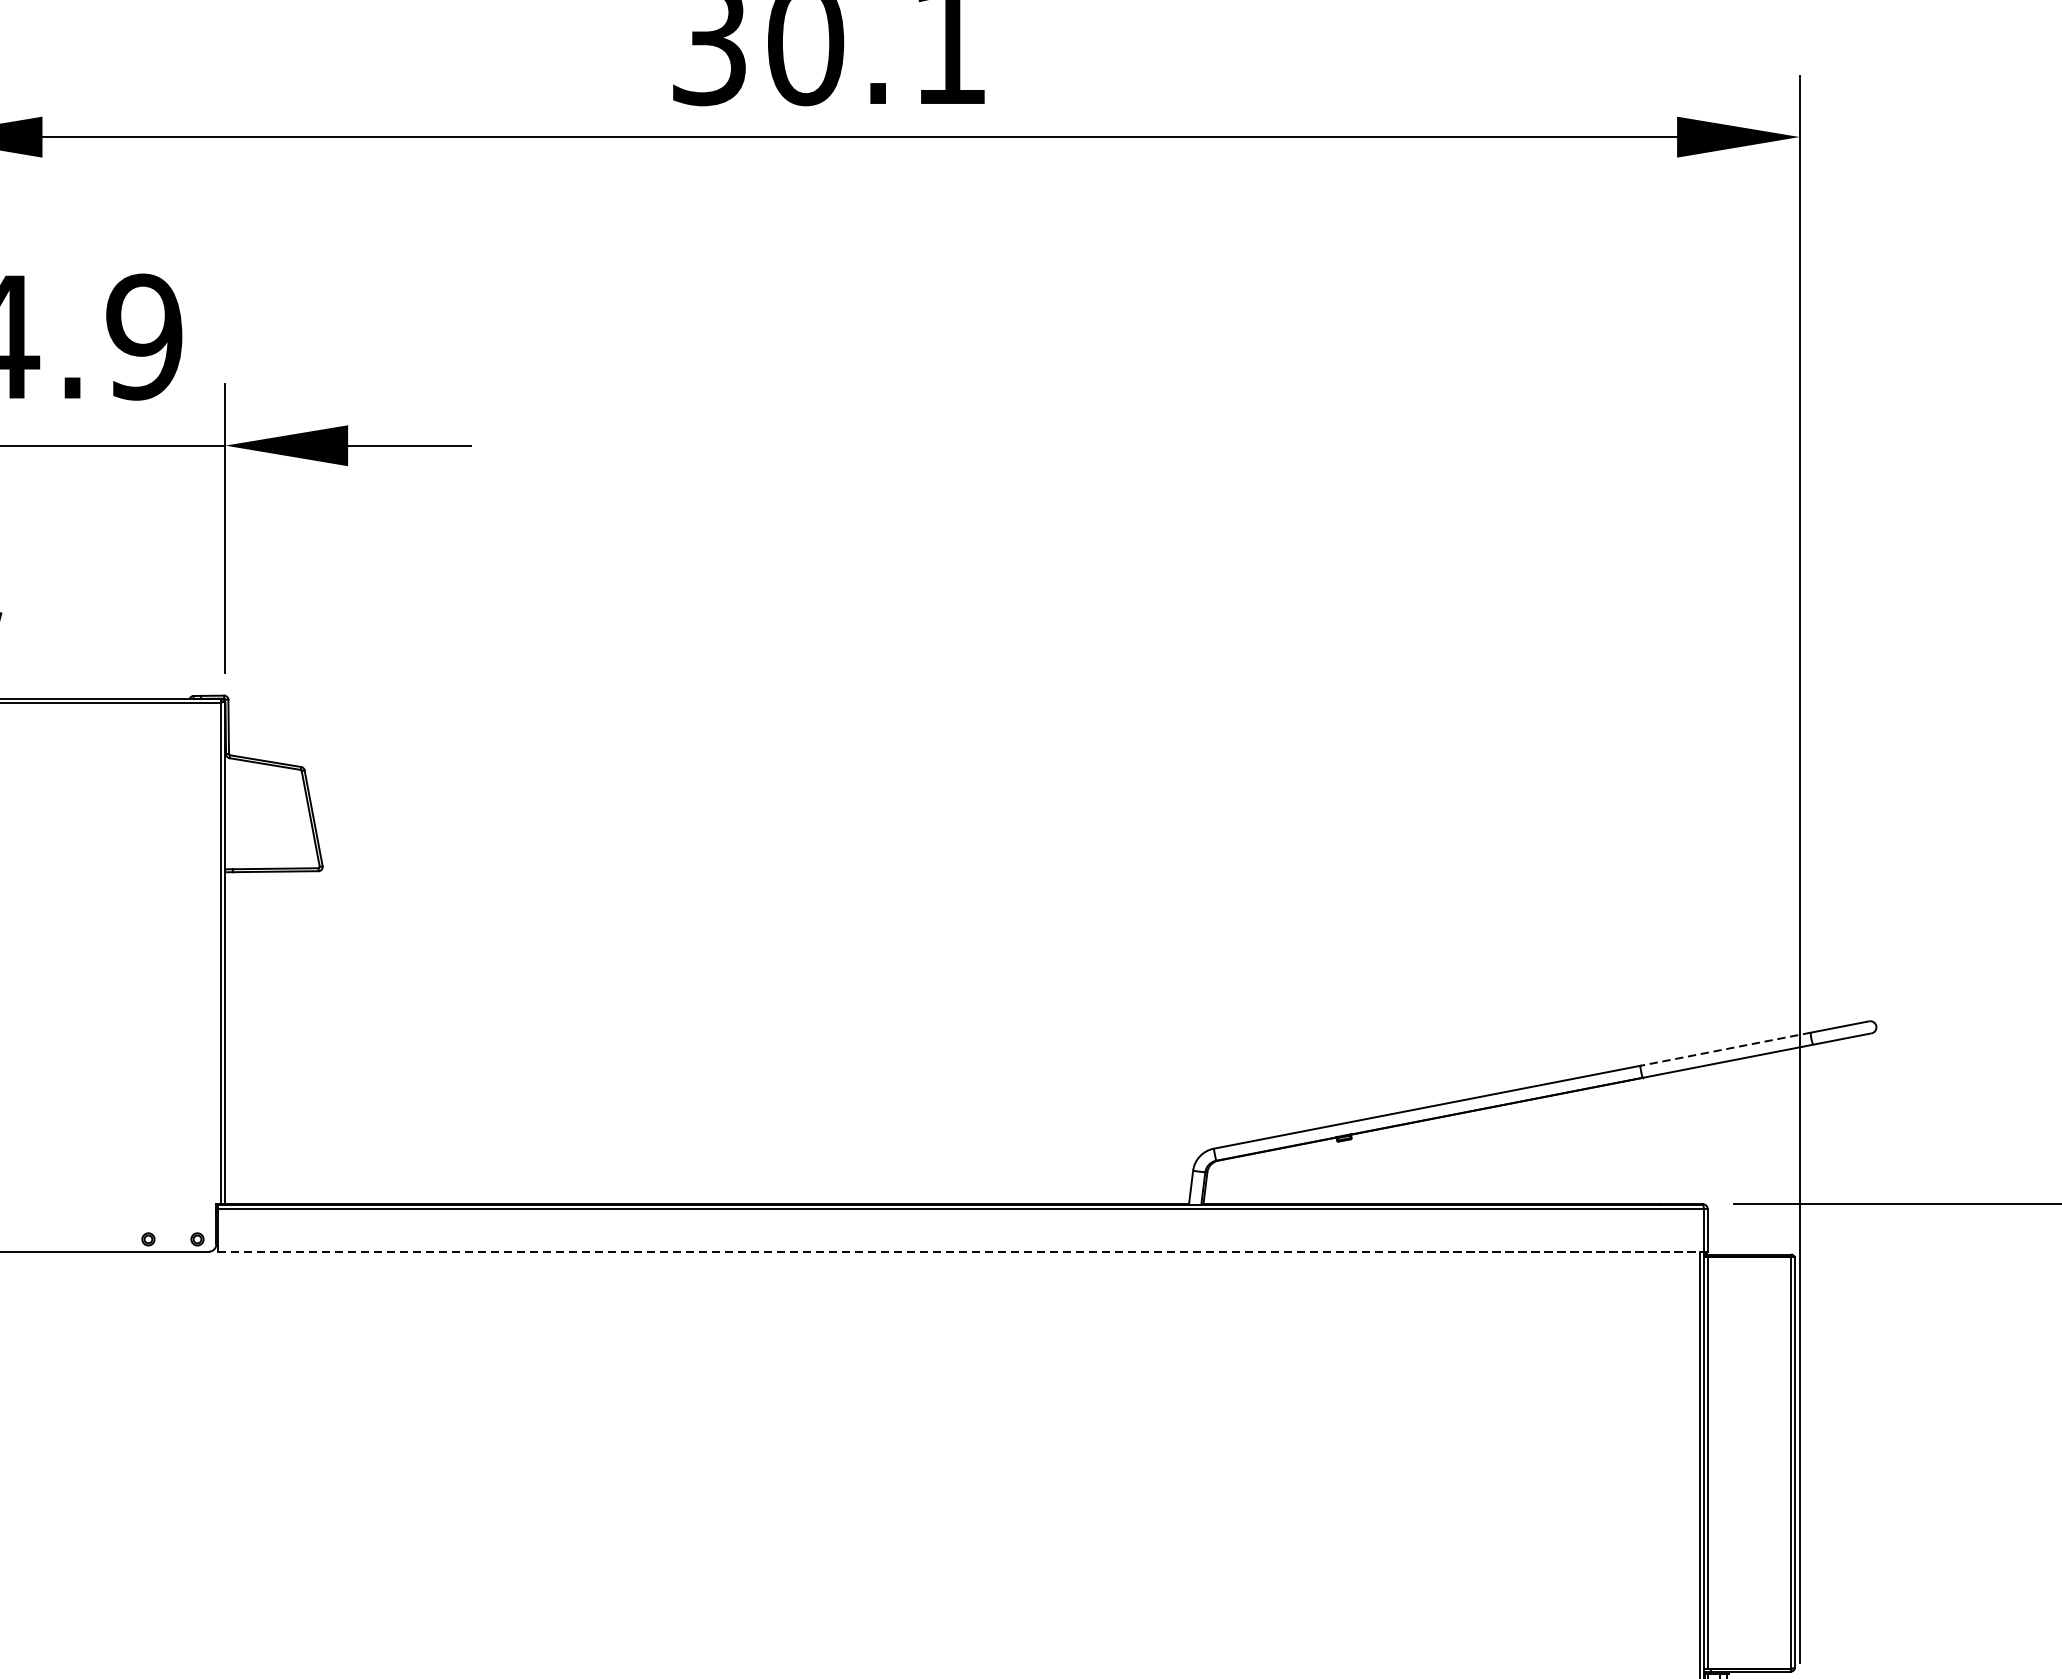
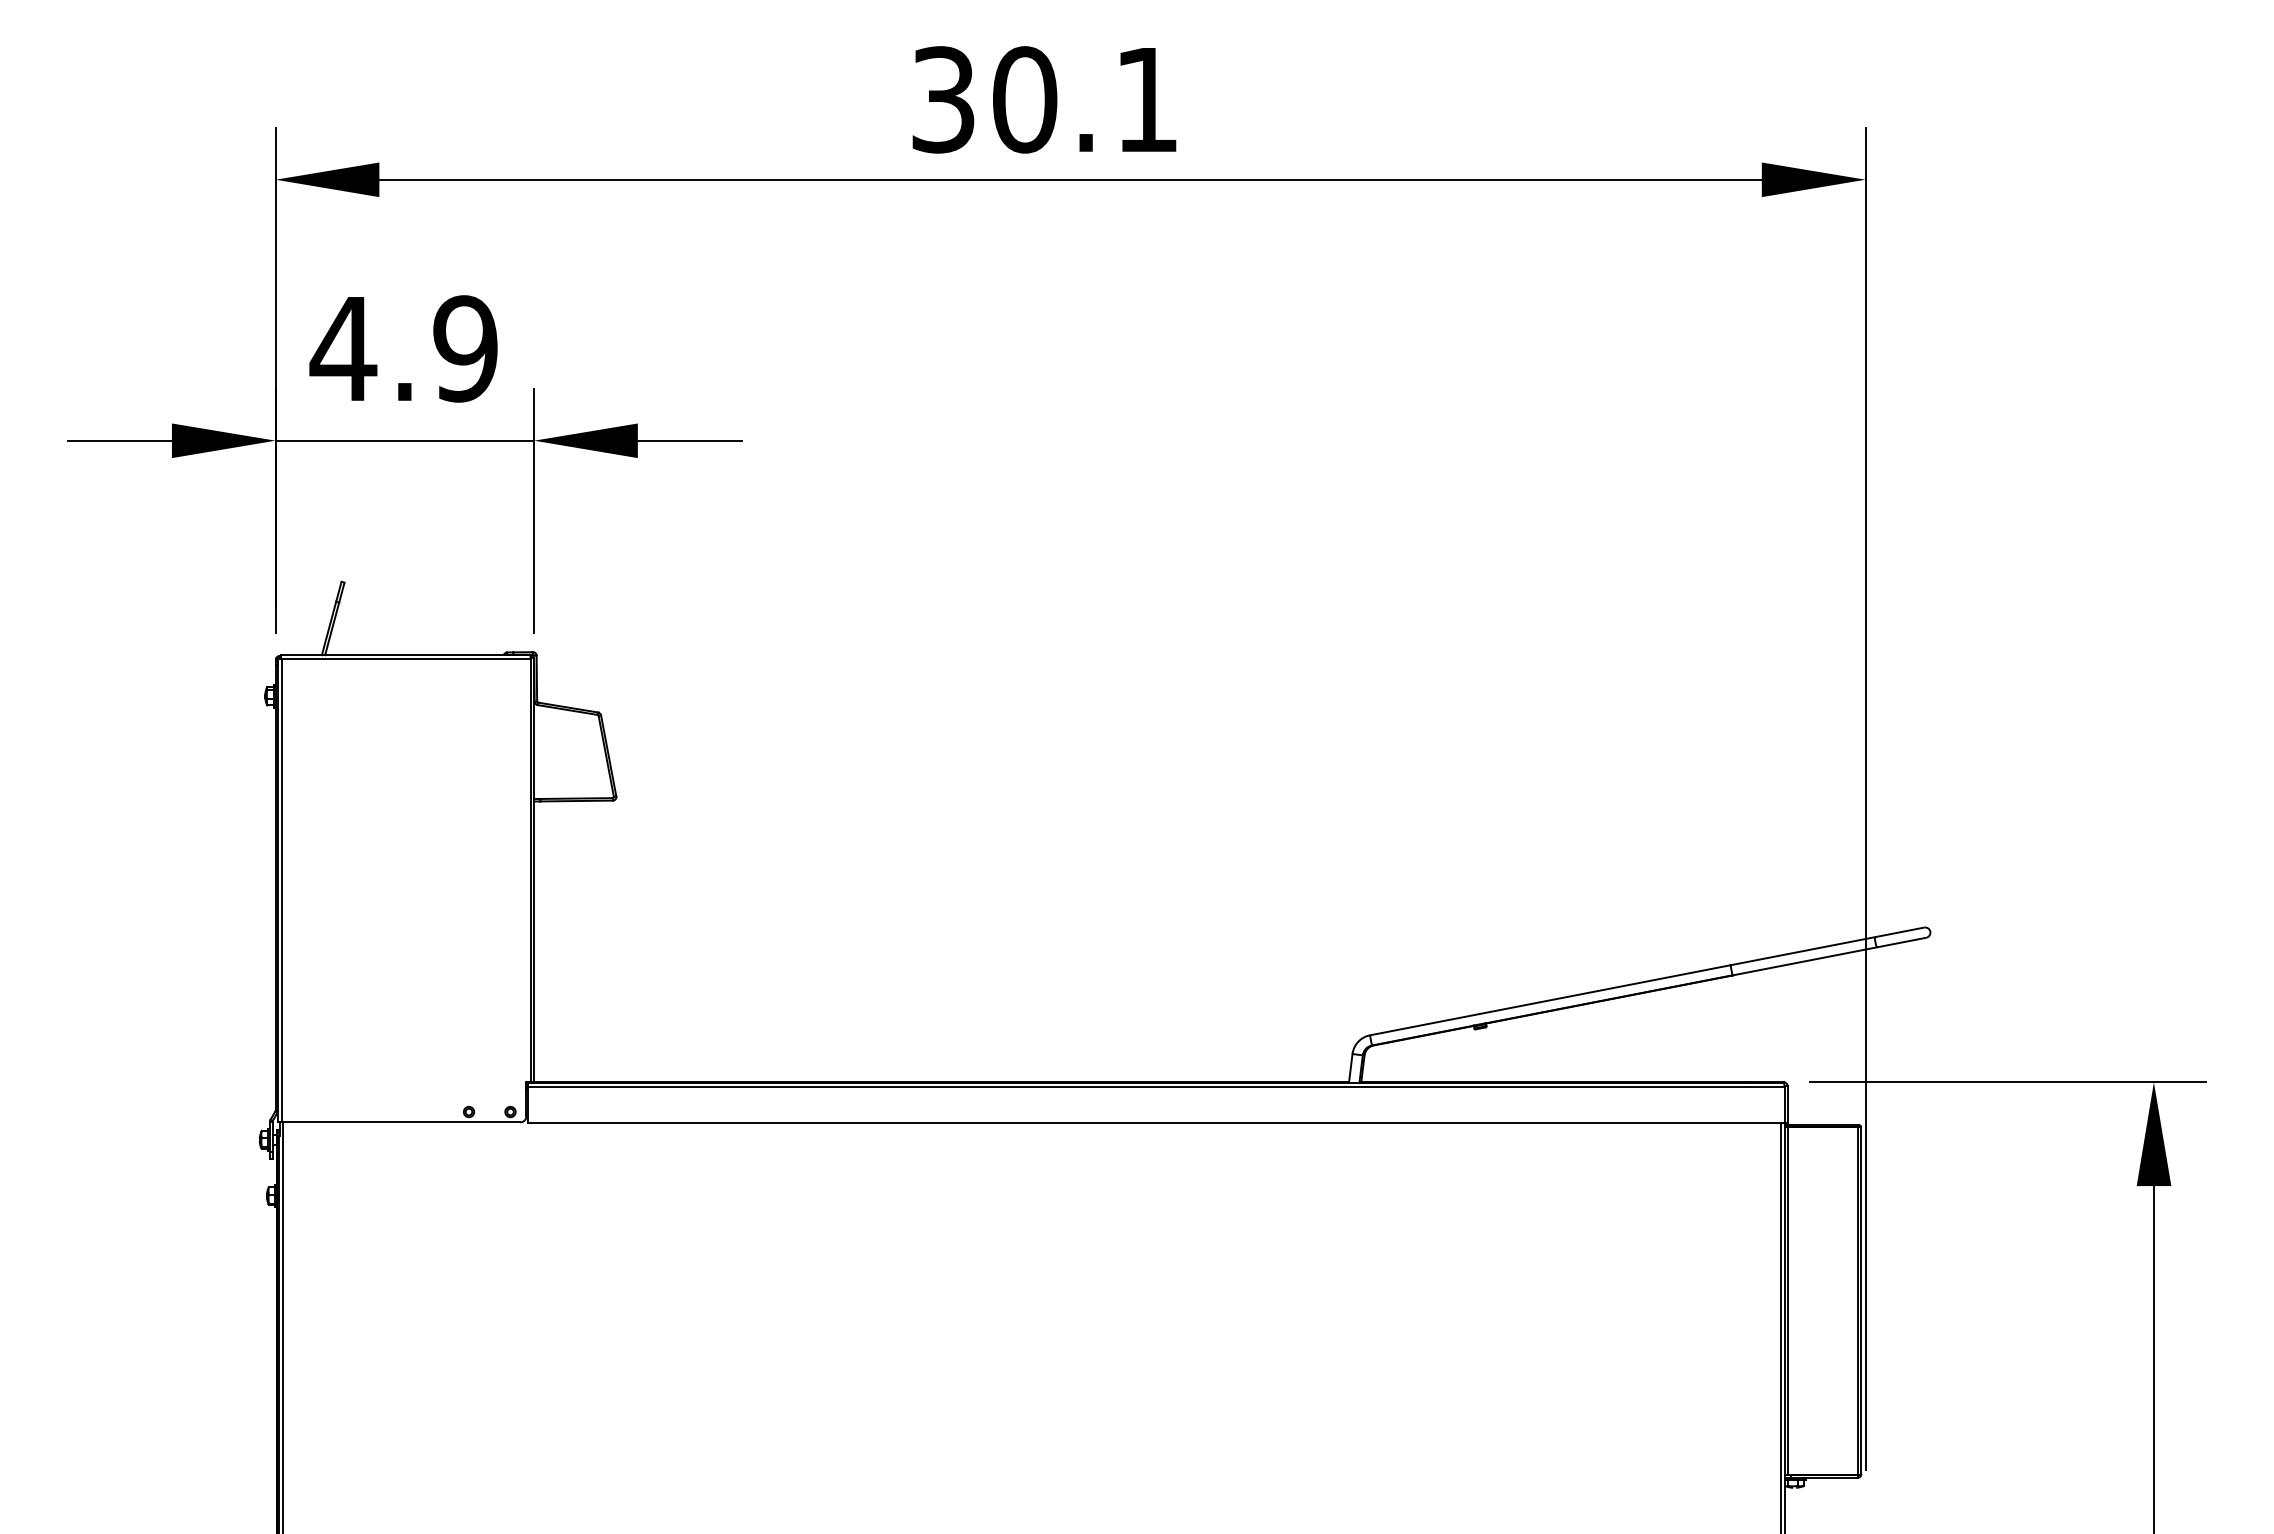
line: (1725, 1049) -> (1802, 951), dashed -> solid
line: (961, 1252) -> (1156, 1123), dashed -> solid

